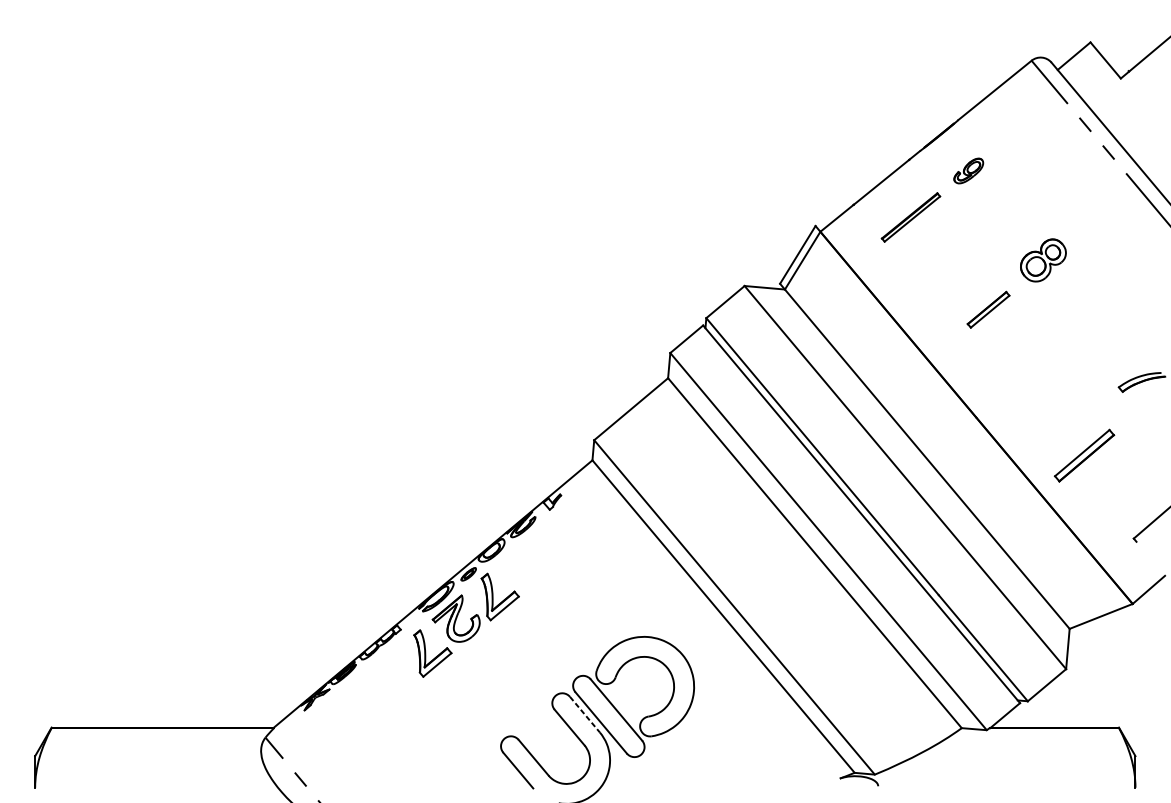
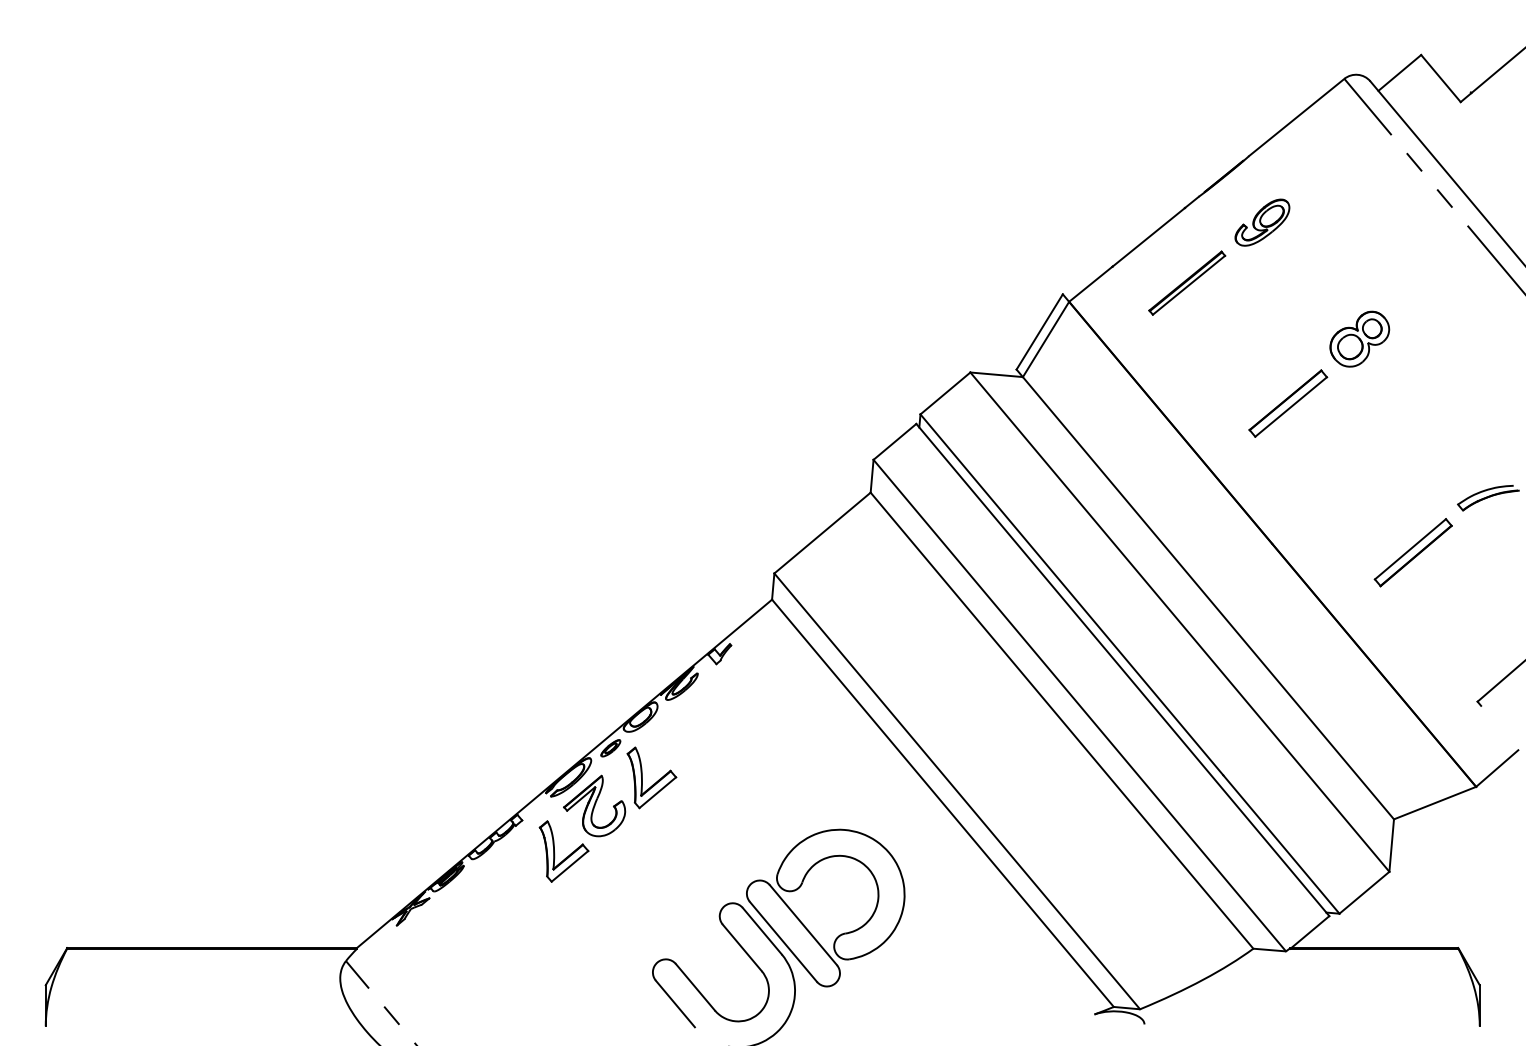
part: (968, 170) -> (1262, 222), size x1.43
part: (988, 309) -> (1288, 403), size x1.43
part: (1083, 455) -> (1412, 552), moved
line: (585, 714) -> (762, 931), dashed -> solid

